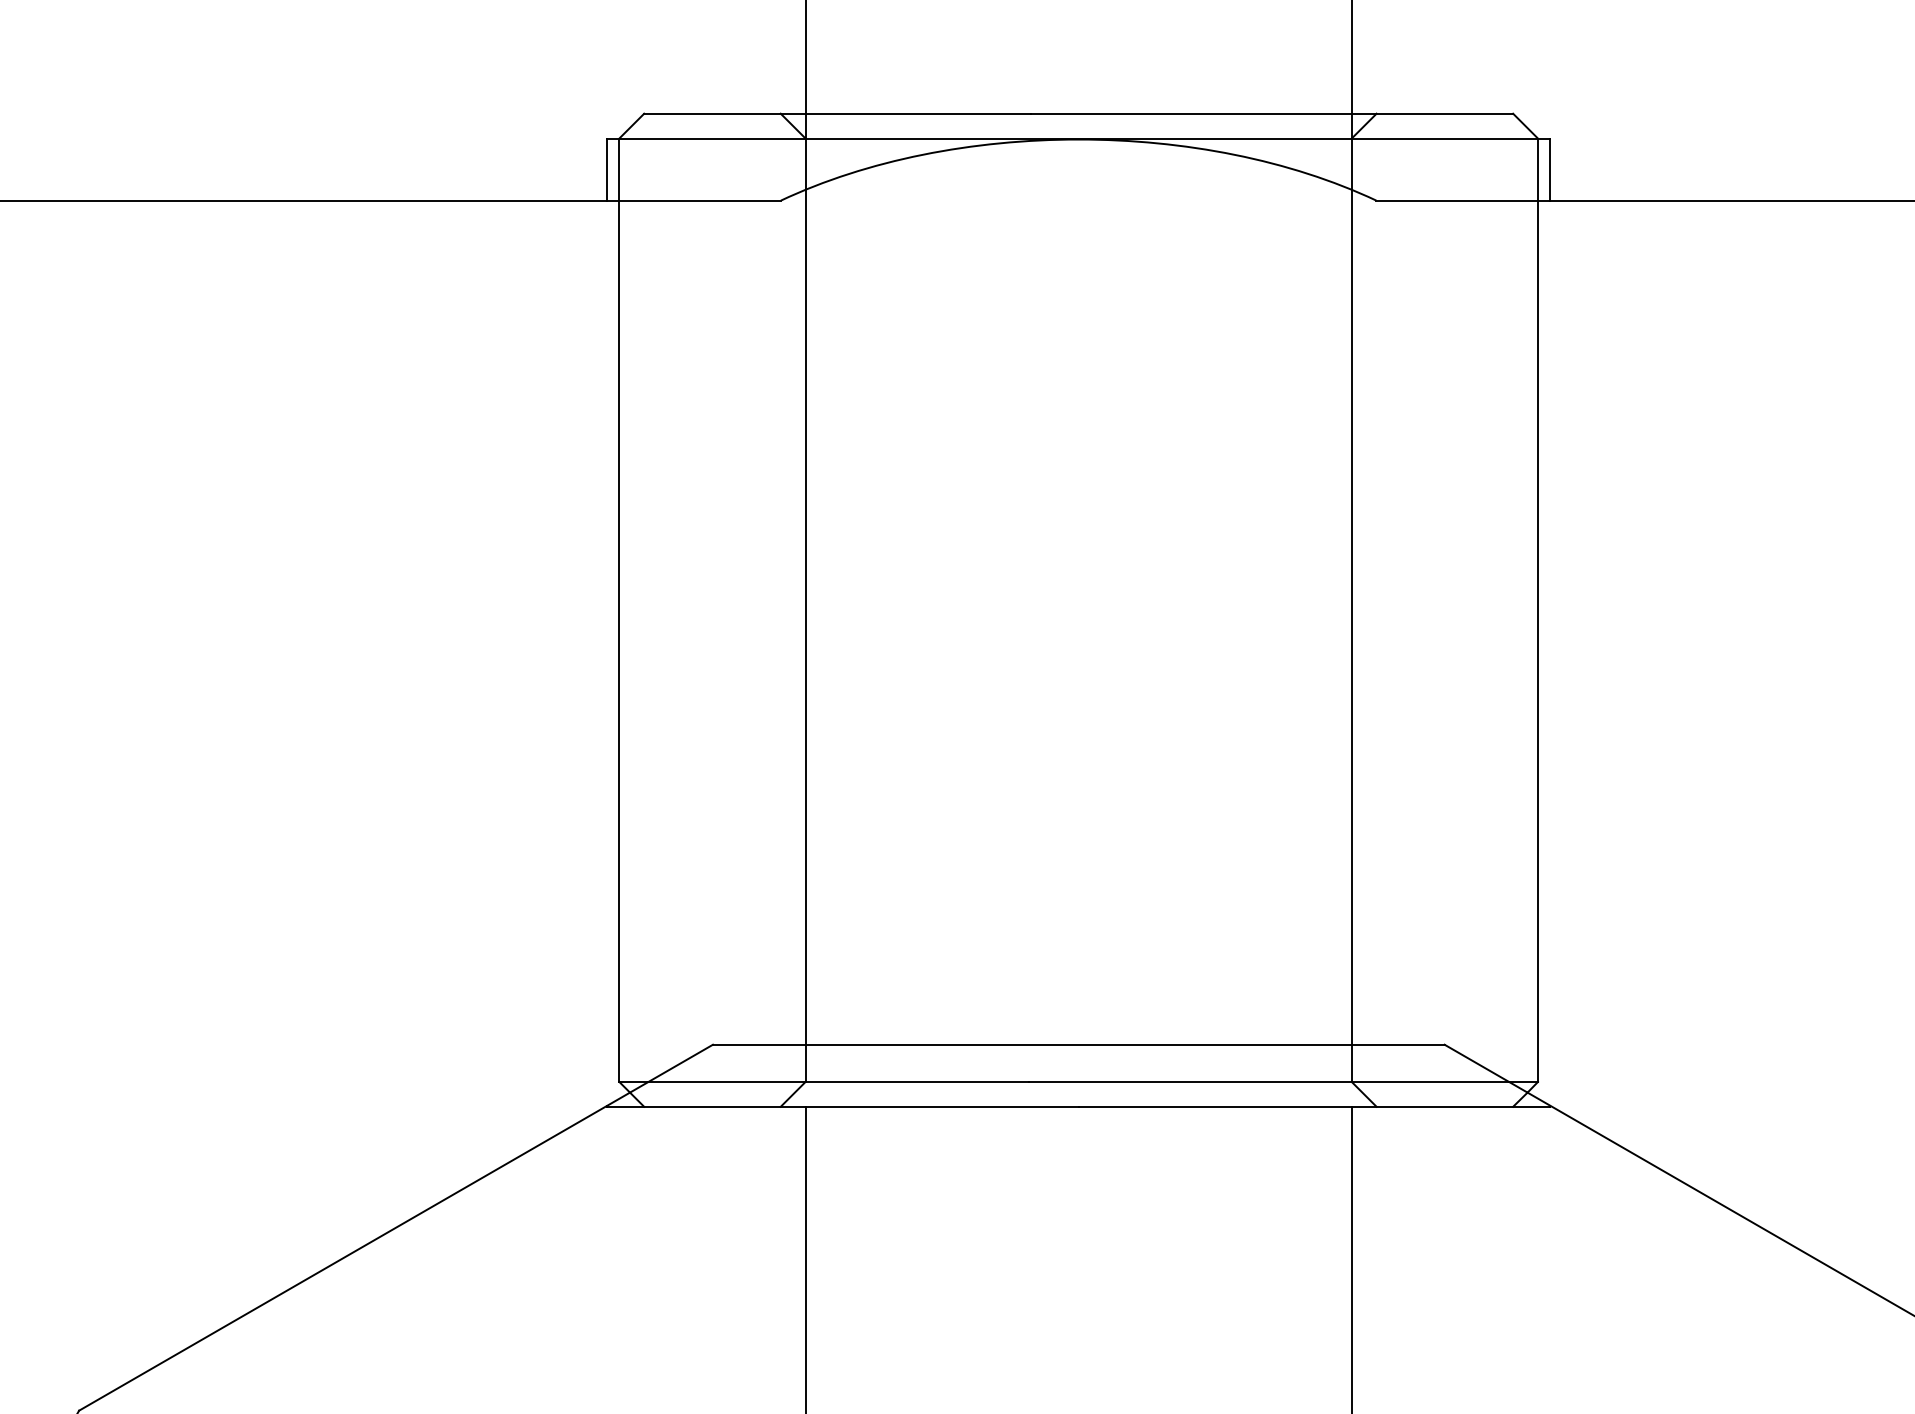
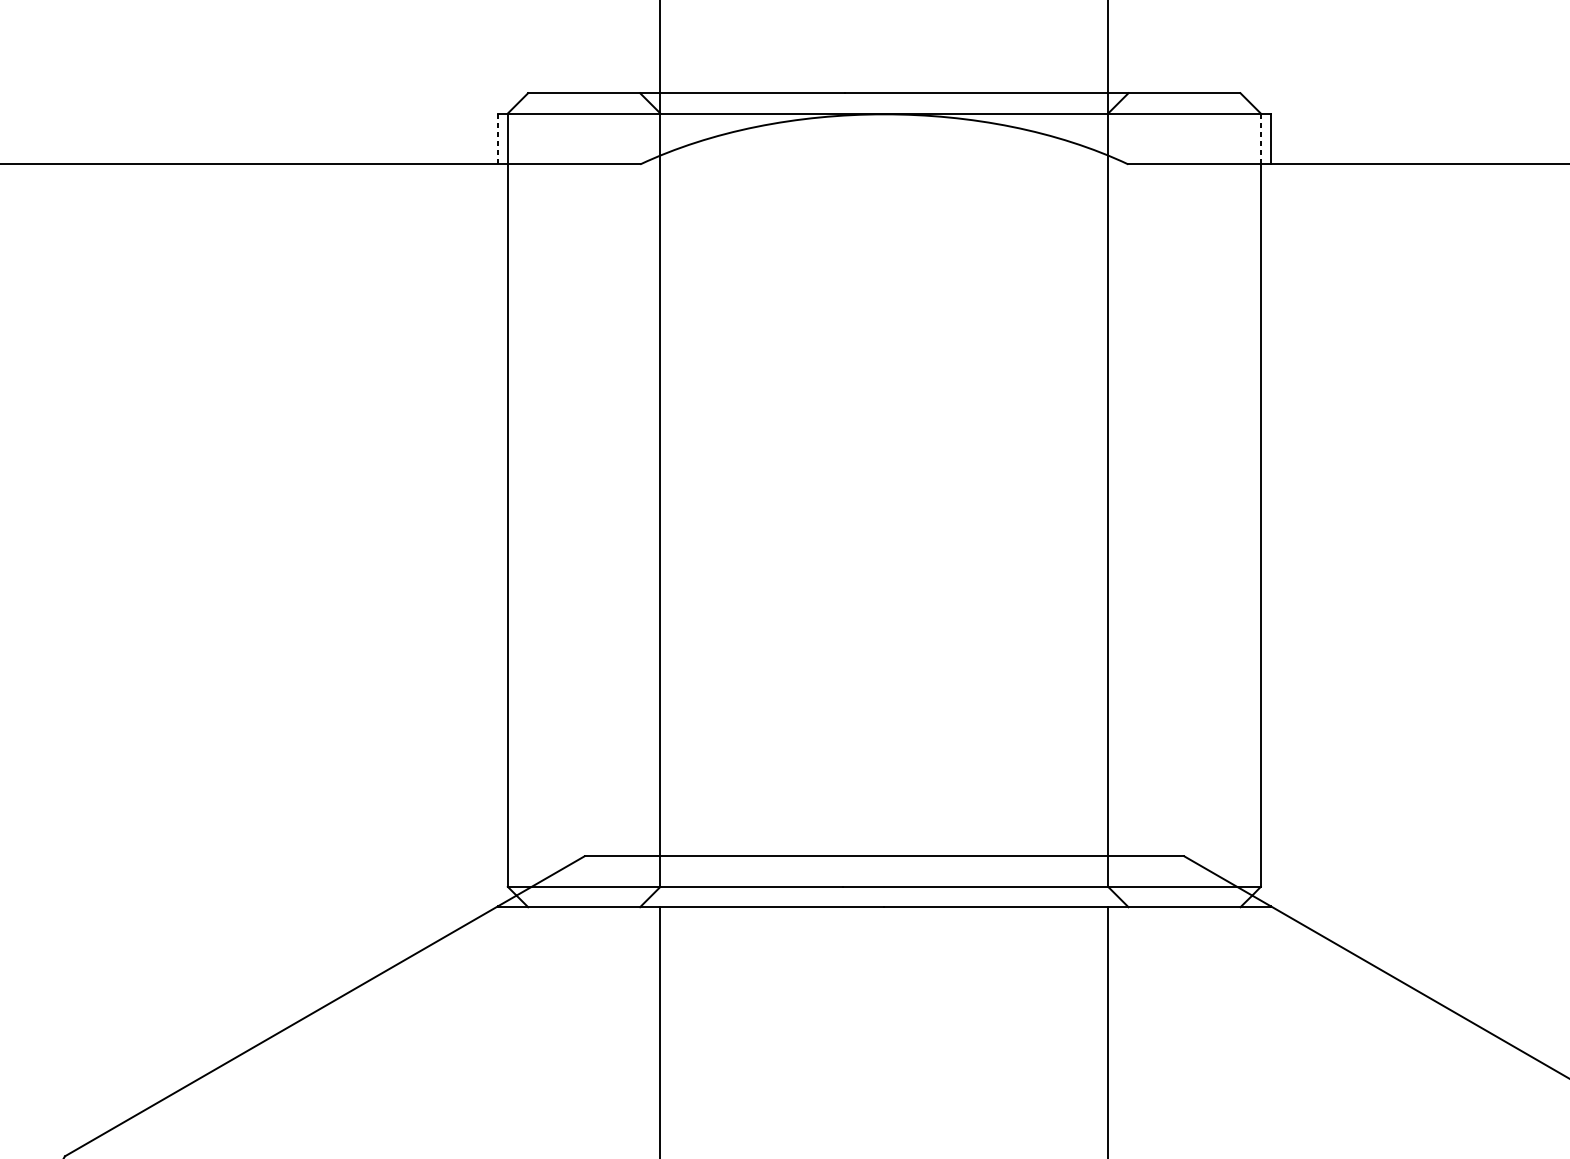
line: (606, 169) -> (497, 138), solid -> dashed
line: (1537, 169) -> (1260, 138), solid -> dashed

